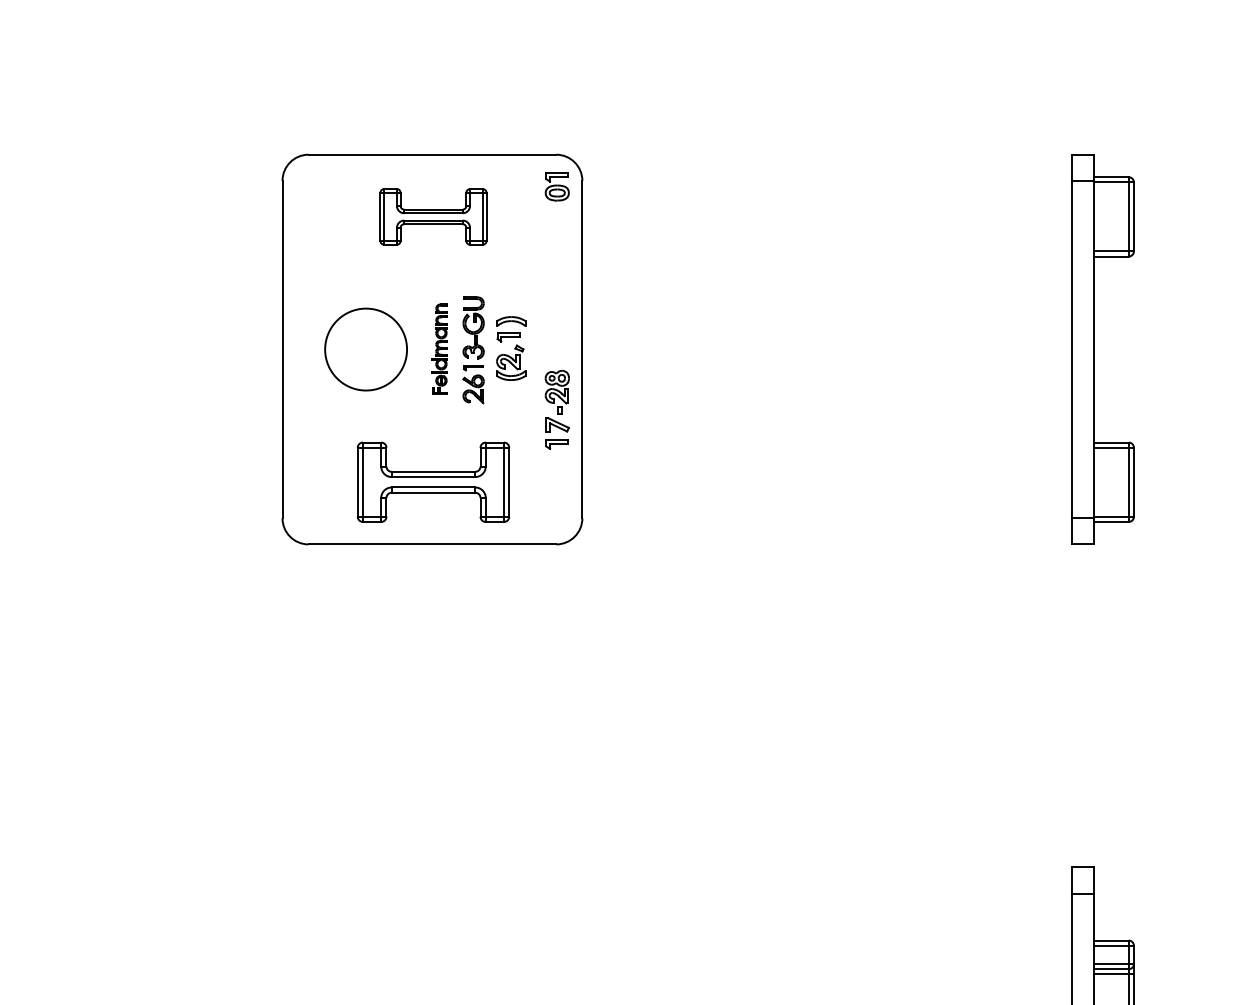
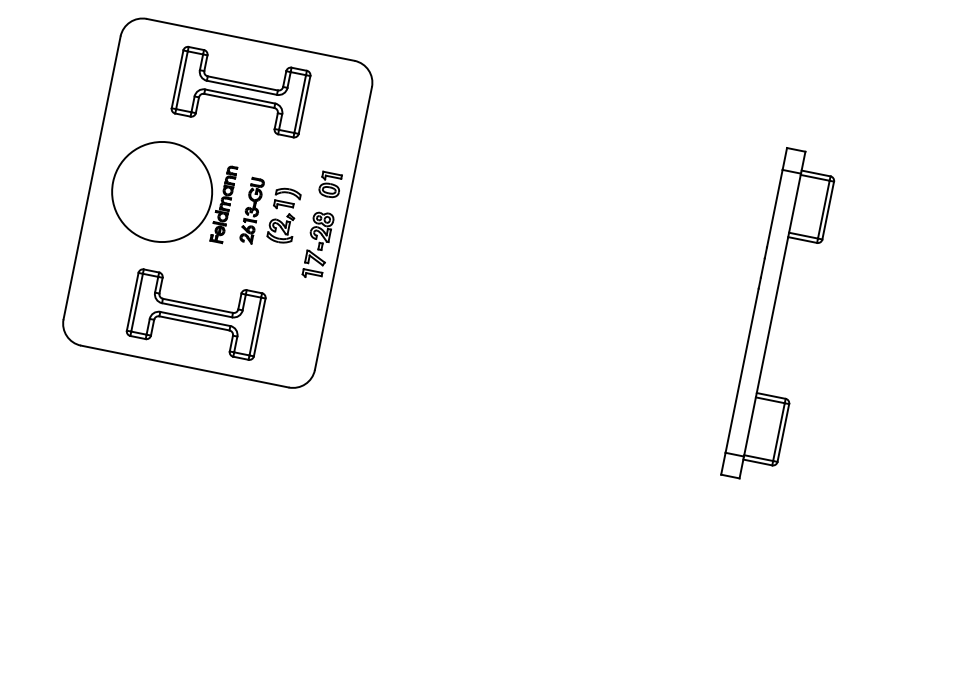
part: (556, 186) -> (329, 184), moved
part: (433, 216) -> (241, 91), size x1.43
circle: (365, 349) -> (161, 191), size x1.43
part: (473, 350) -> (252, 210), size x0.71
part: (556, 409) -> (317, 245), moved

